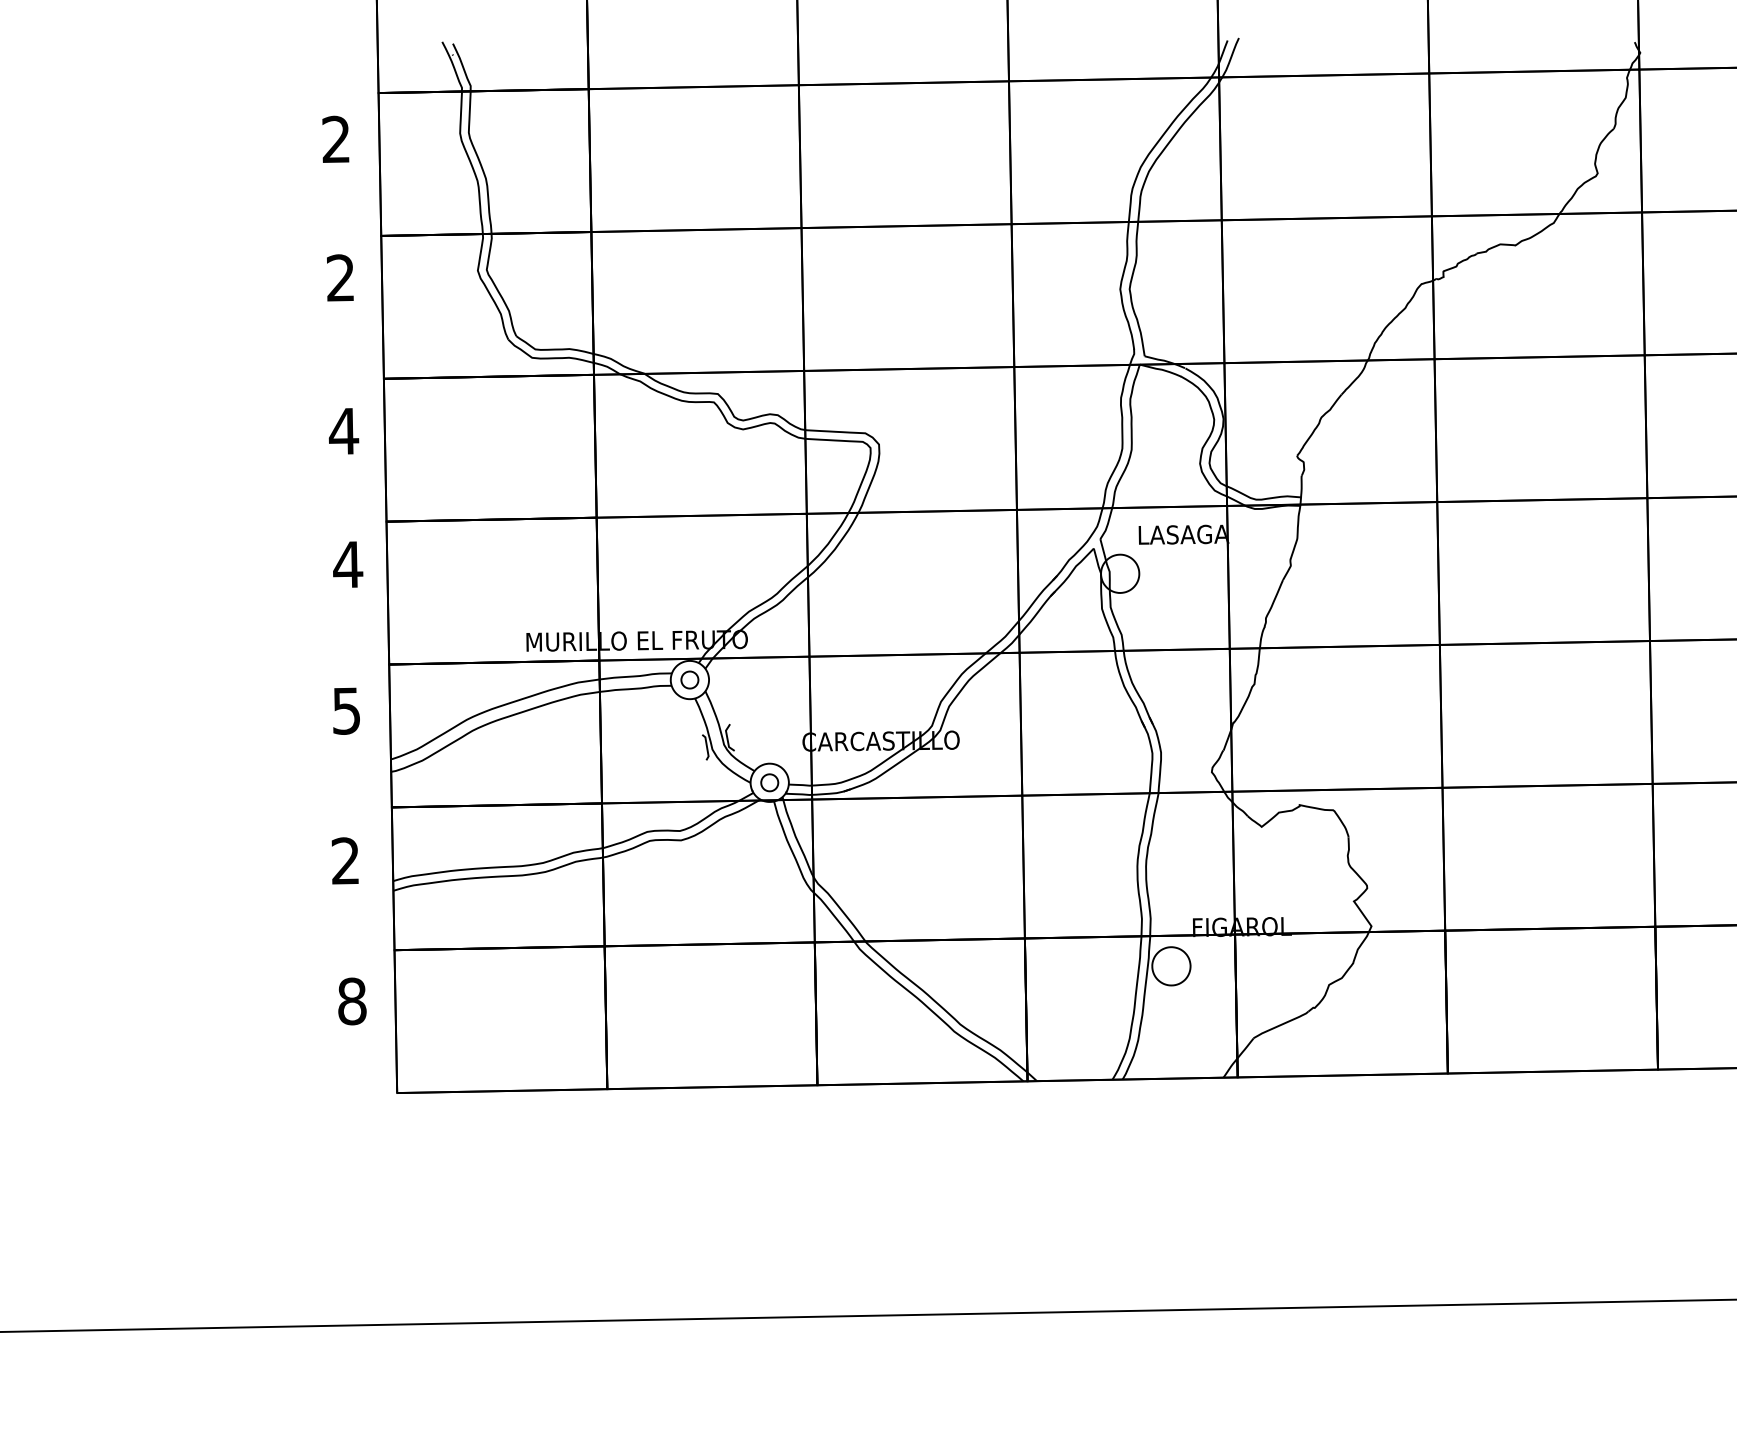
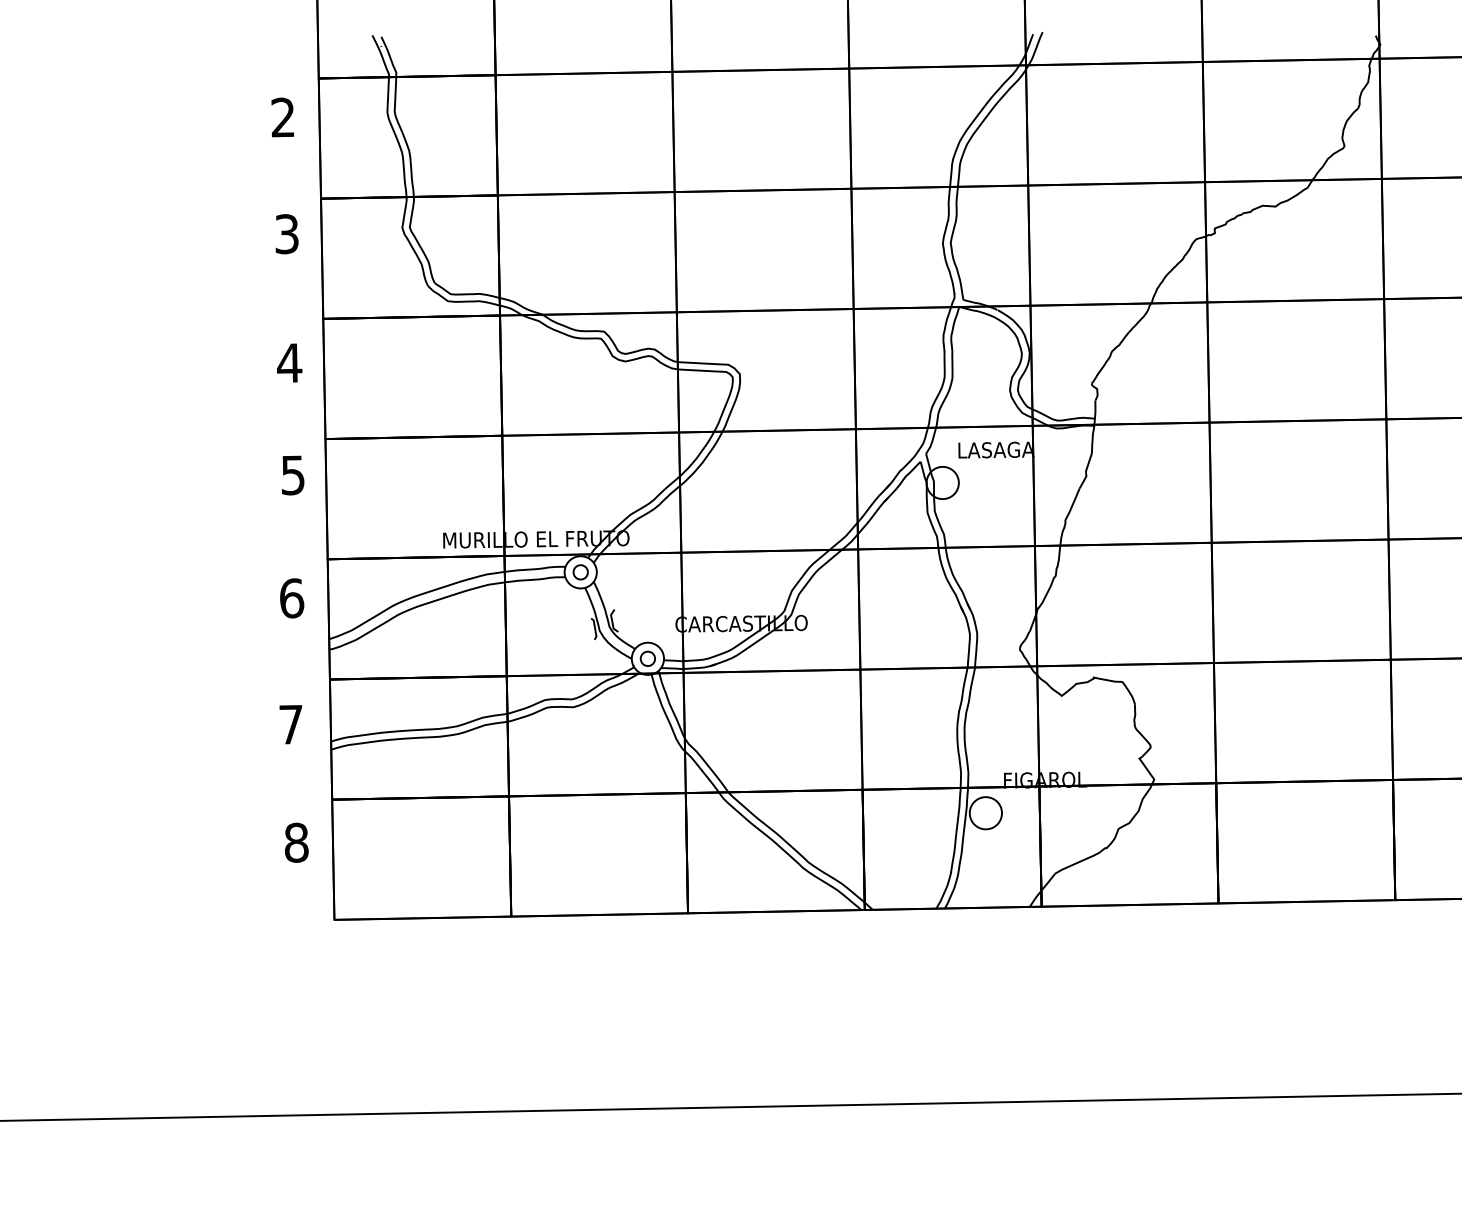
text: (340, 278) -> (286, 234), 2 -> 3
text: (348, 564) -> (293, 475), 4 -> 5
text: (346, 710) -> (291, 597), 5 -> 6
text: (344, 860) -> (290, 724), 2 -> 7

